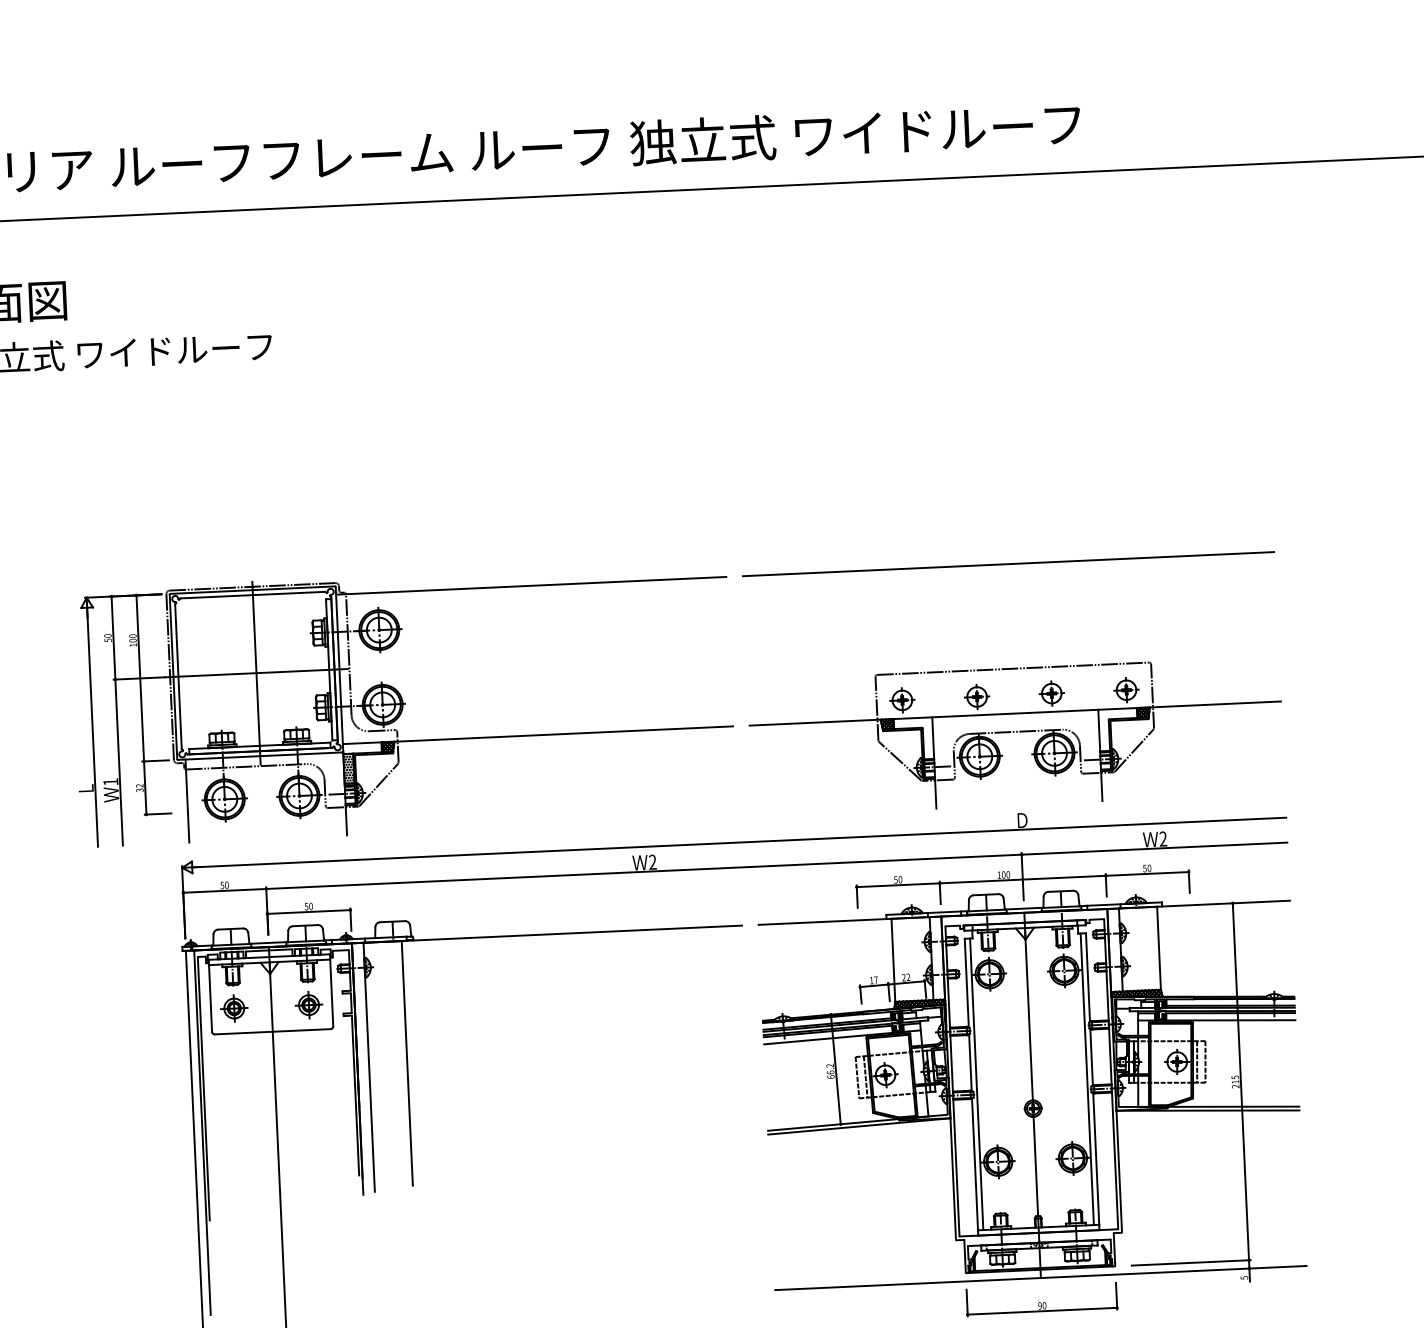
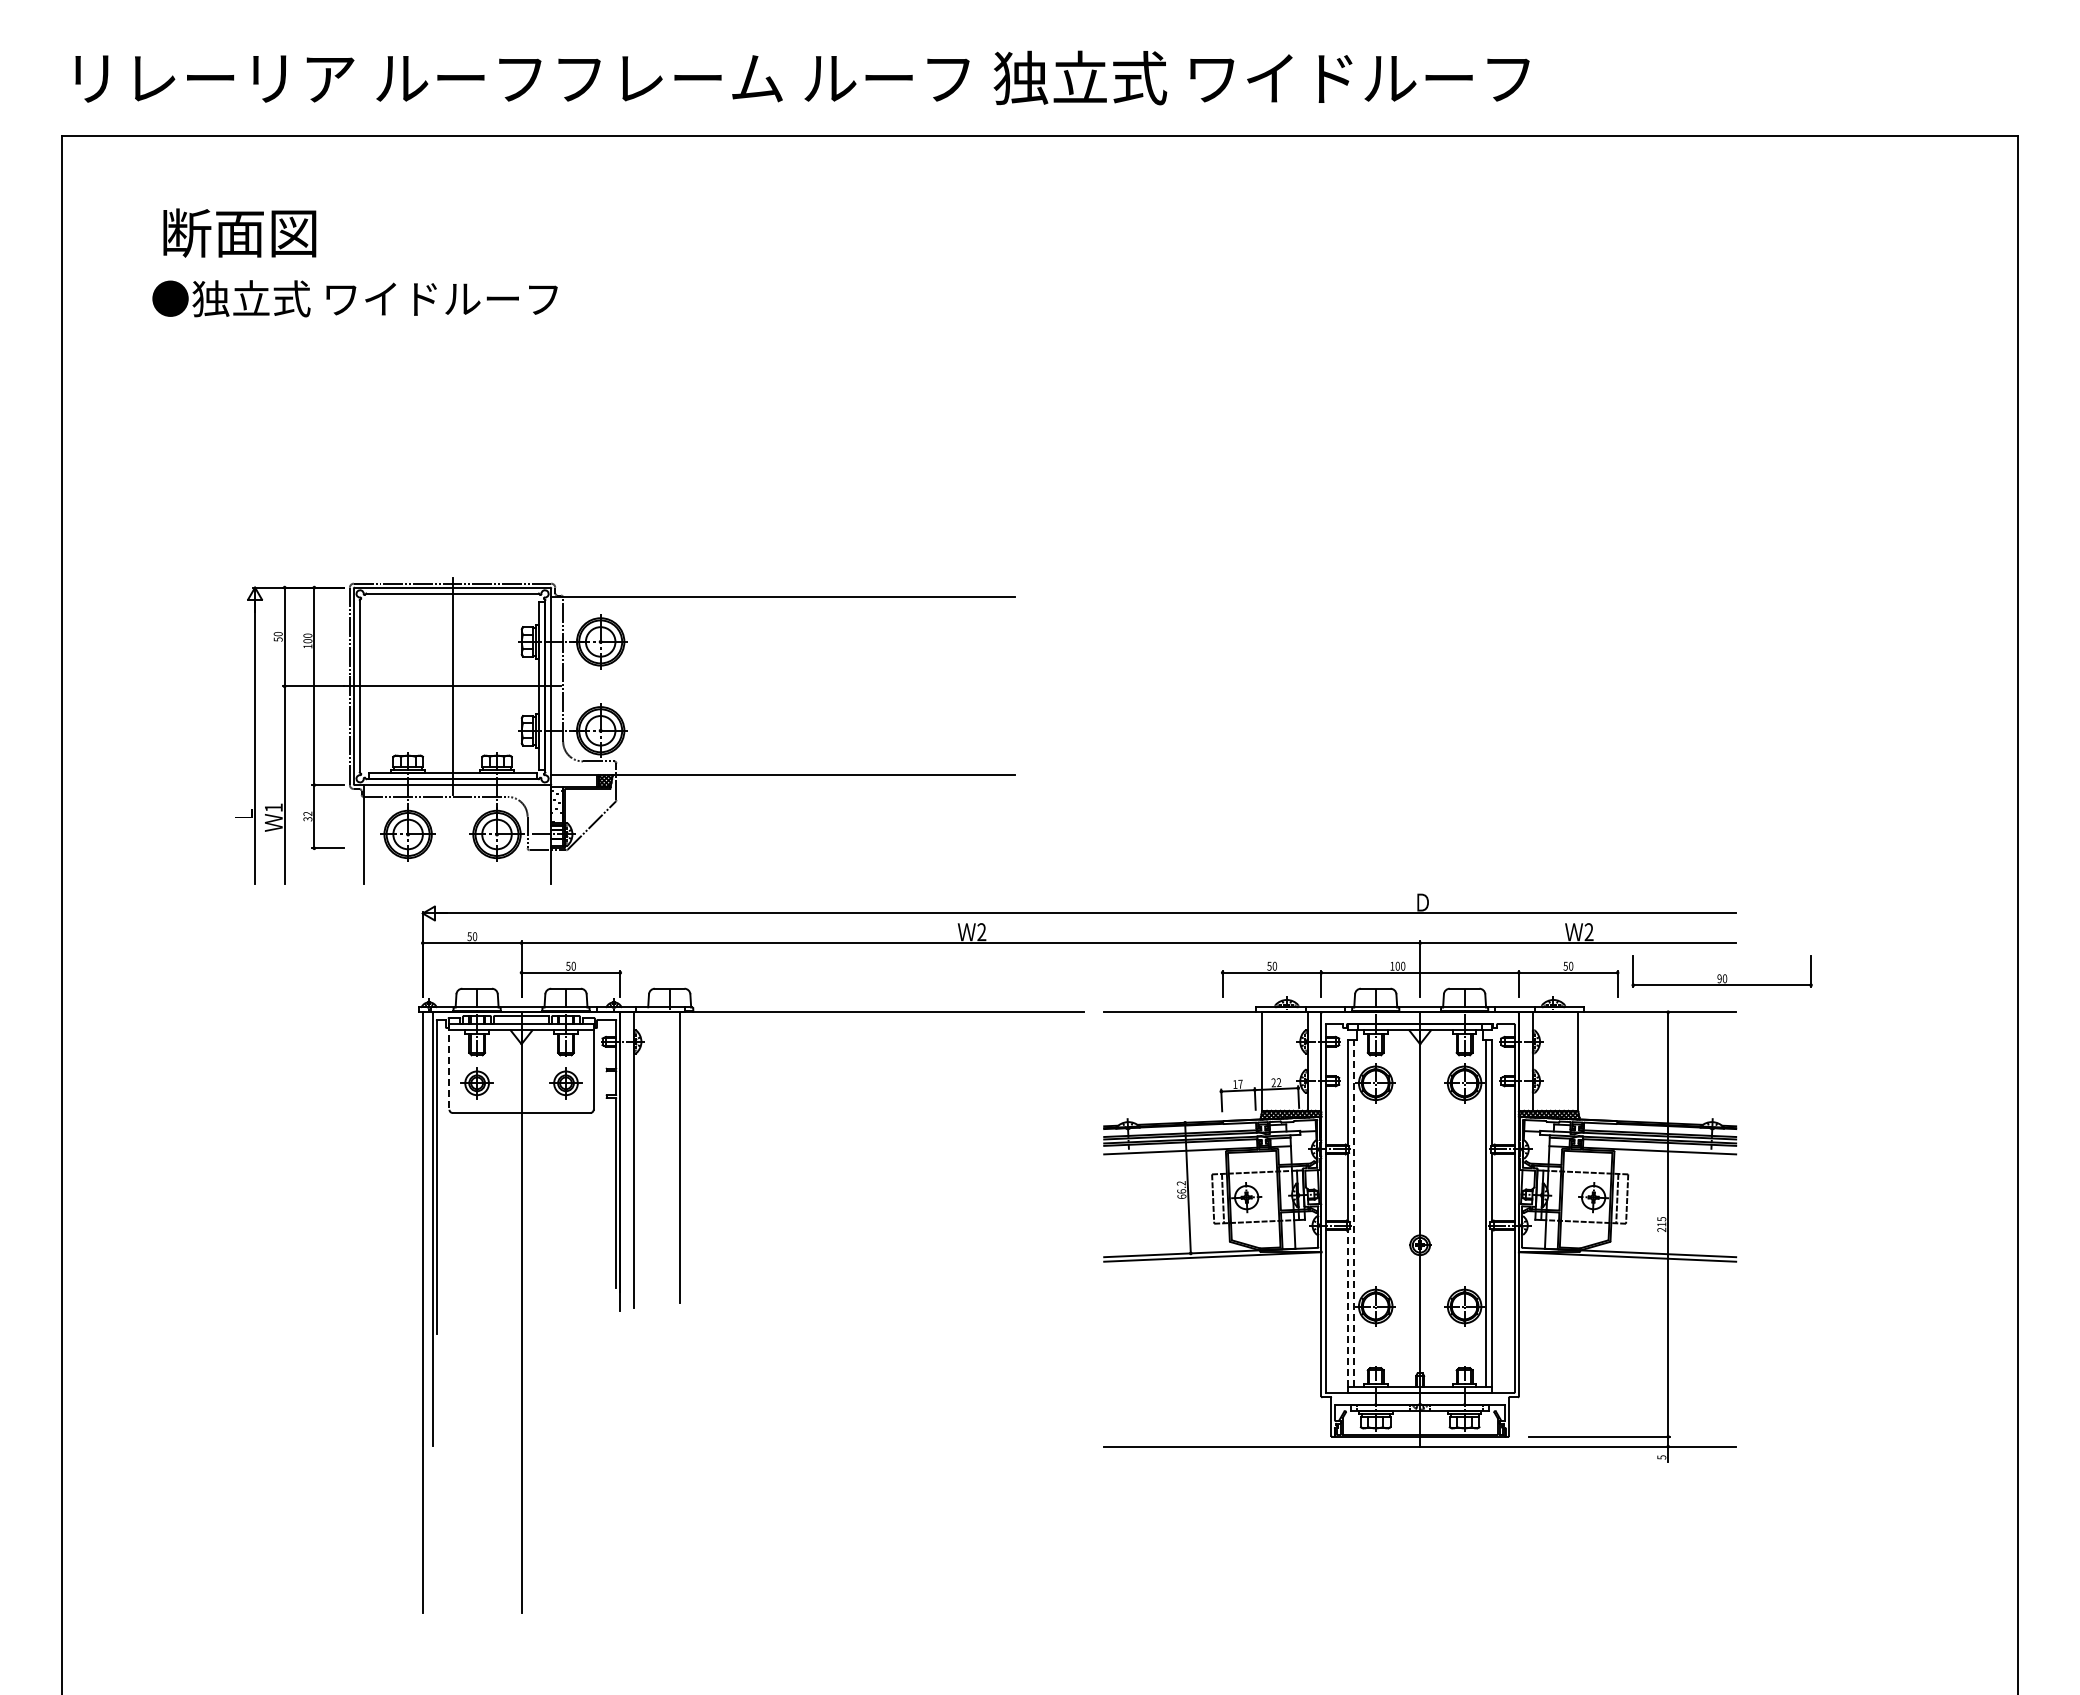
line: (1007, 563) -> (1419, 596), removed
part: (403, 703) -> (625, 730), moved
part: (1015, 736) -> (1419, 802), removed
line: (210, 995) -> (449, 1066), solid -> dashed
line: (976, 1083) -> (1354, 1212), solid -> dashed
line: (975, 1163) -> (1348, 1307), solid -> dashed
part: (1041, 1299) -> (1721, 971), moved

